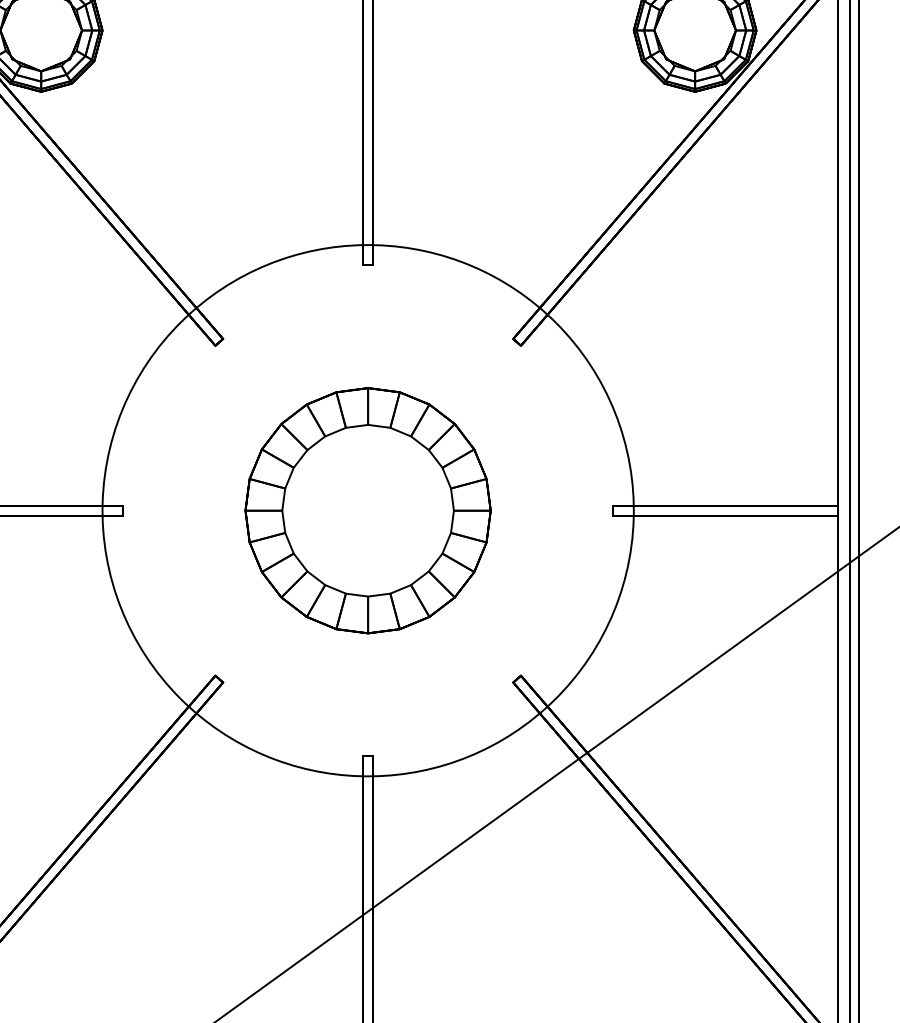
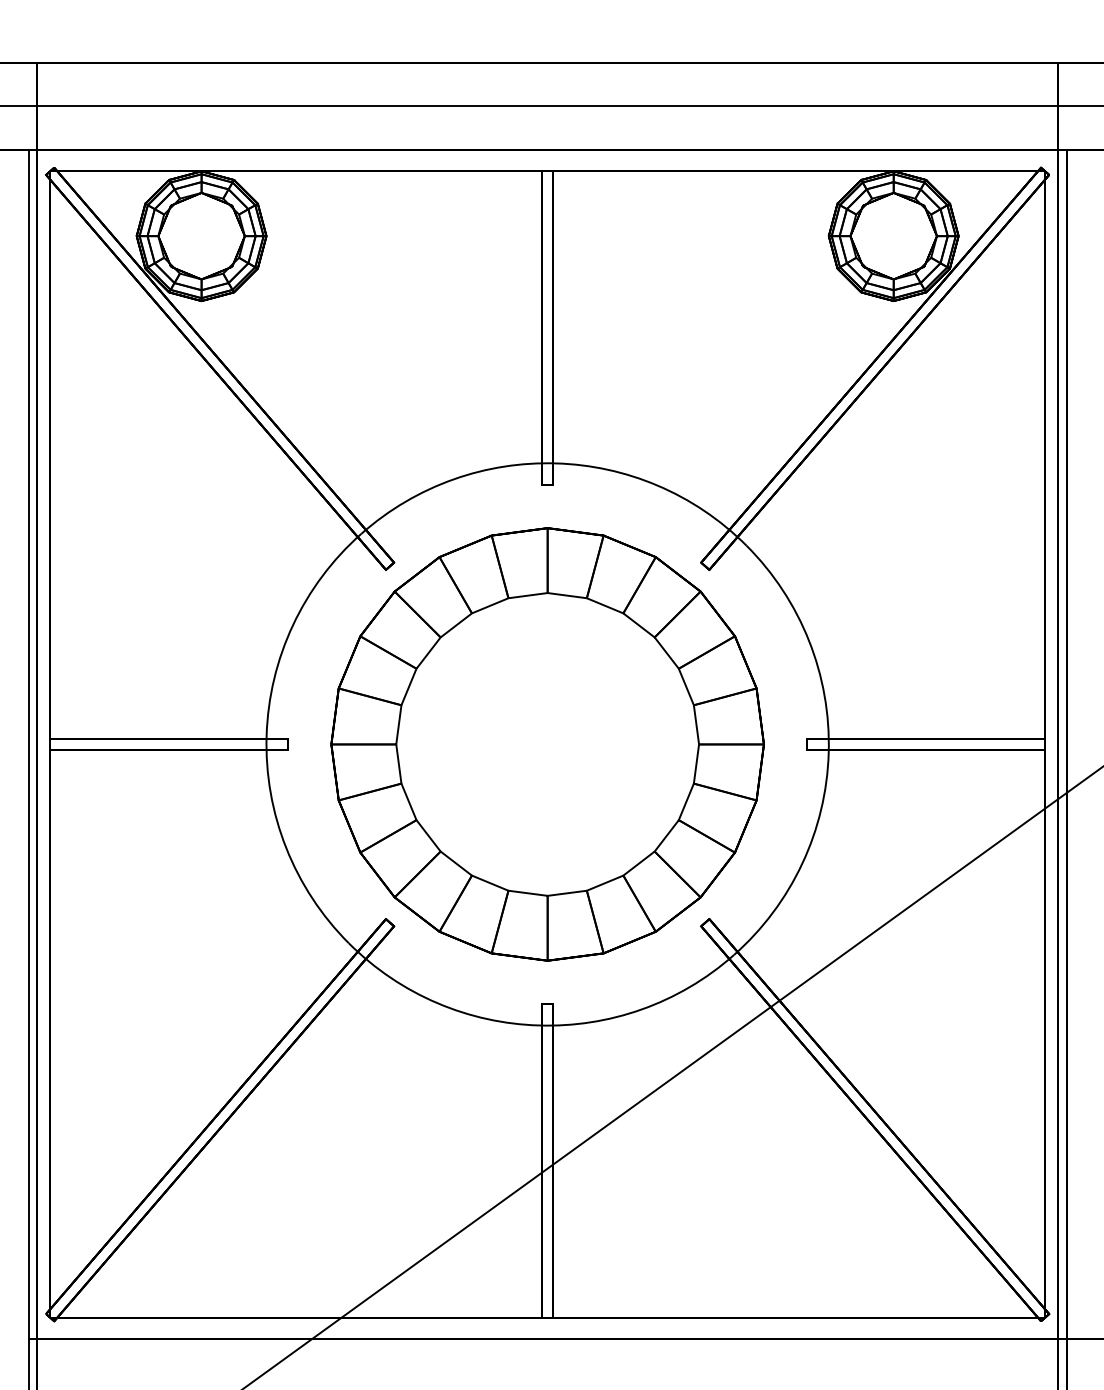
part: (368, 510) -> (547, 744), size x1.67

